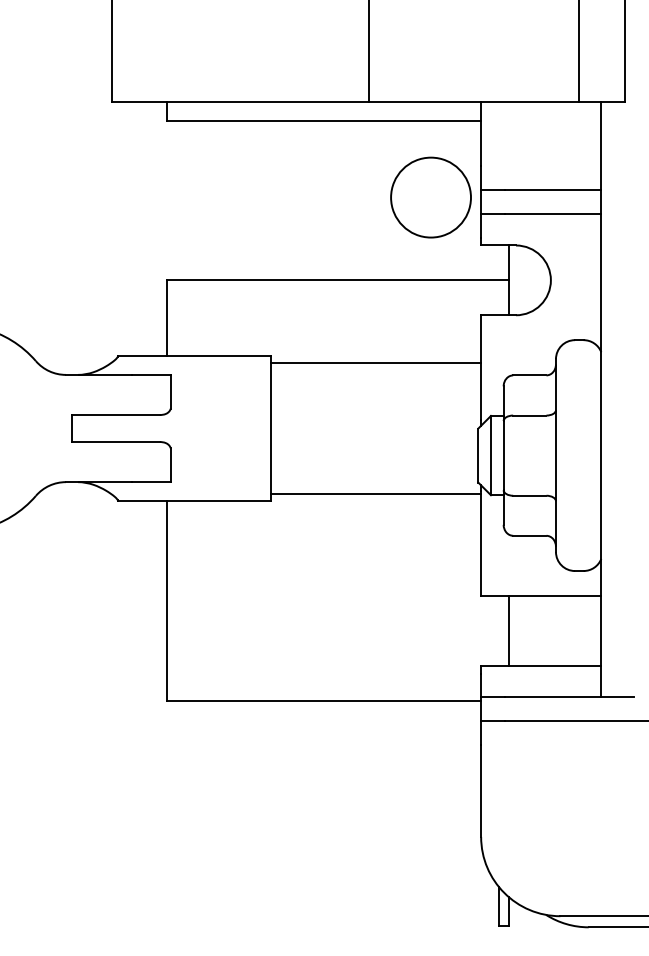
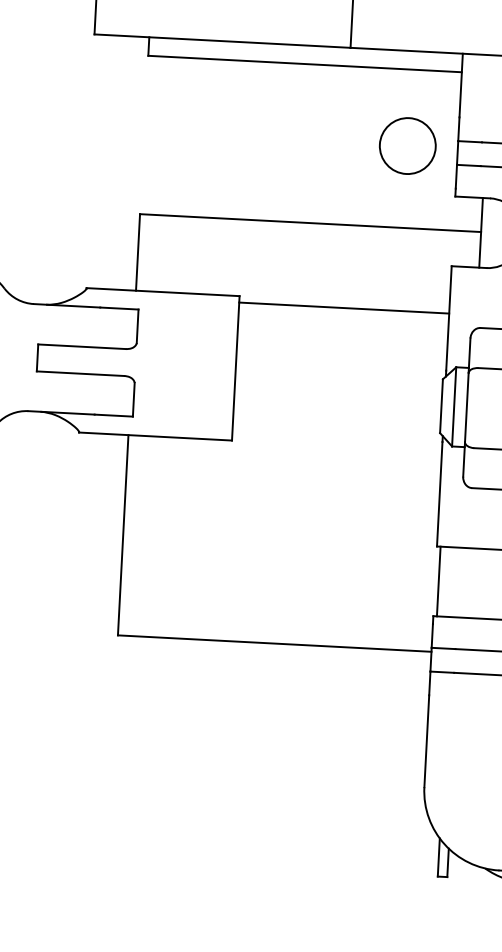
circle: (430, 197) -> (407, 145), size x0.7
line: (375, 494) -> (336, 439), removed
line: (508, 630) -> (438, 581), moved

